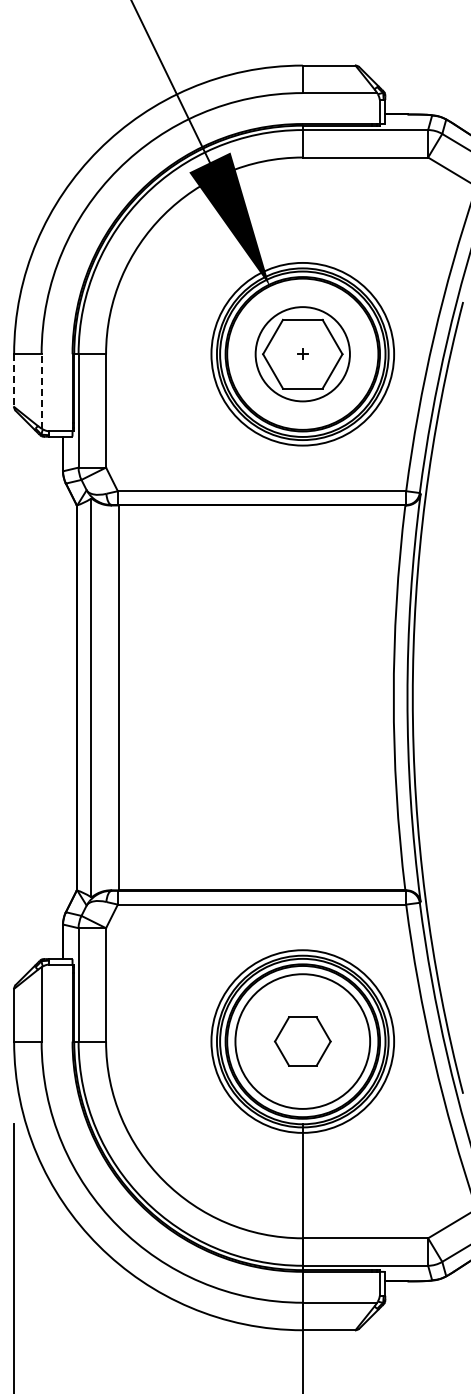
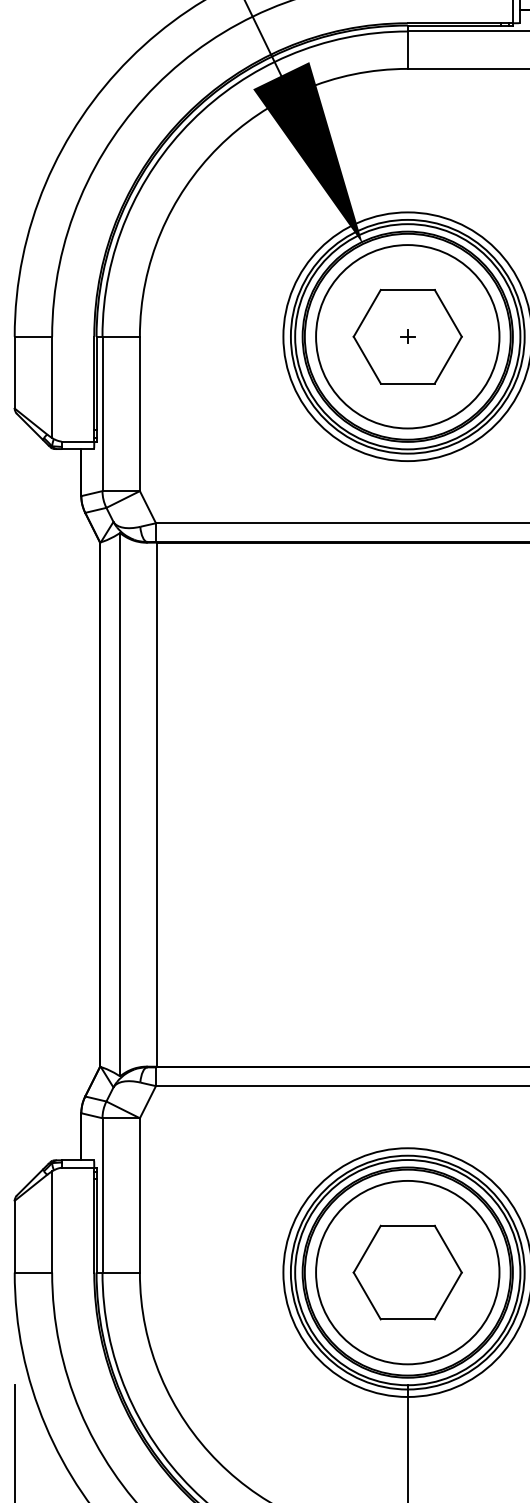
circle: (302, 353) -> (407, 335), size x1.43
line: (14, 381) -> (15, 373), dashed -> solid
line: (41, 390) -> (51, 386), dashed -> solid
part: (302, 1041) -> (407, 1272), size x1.43

